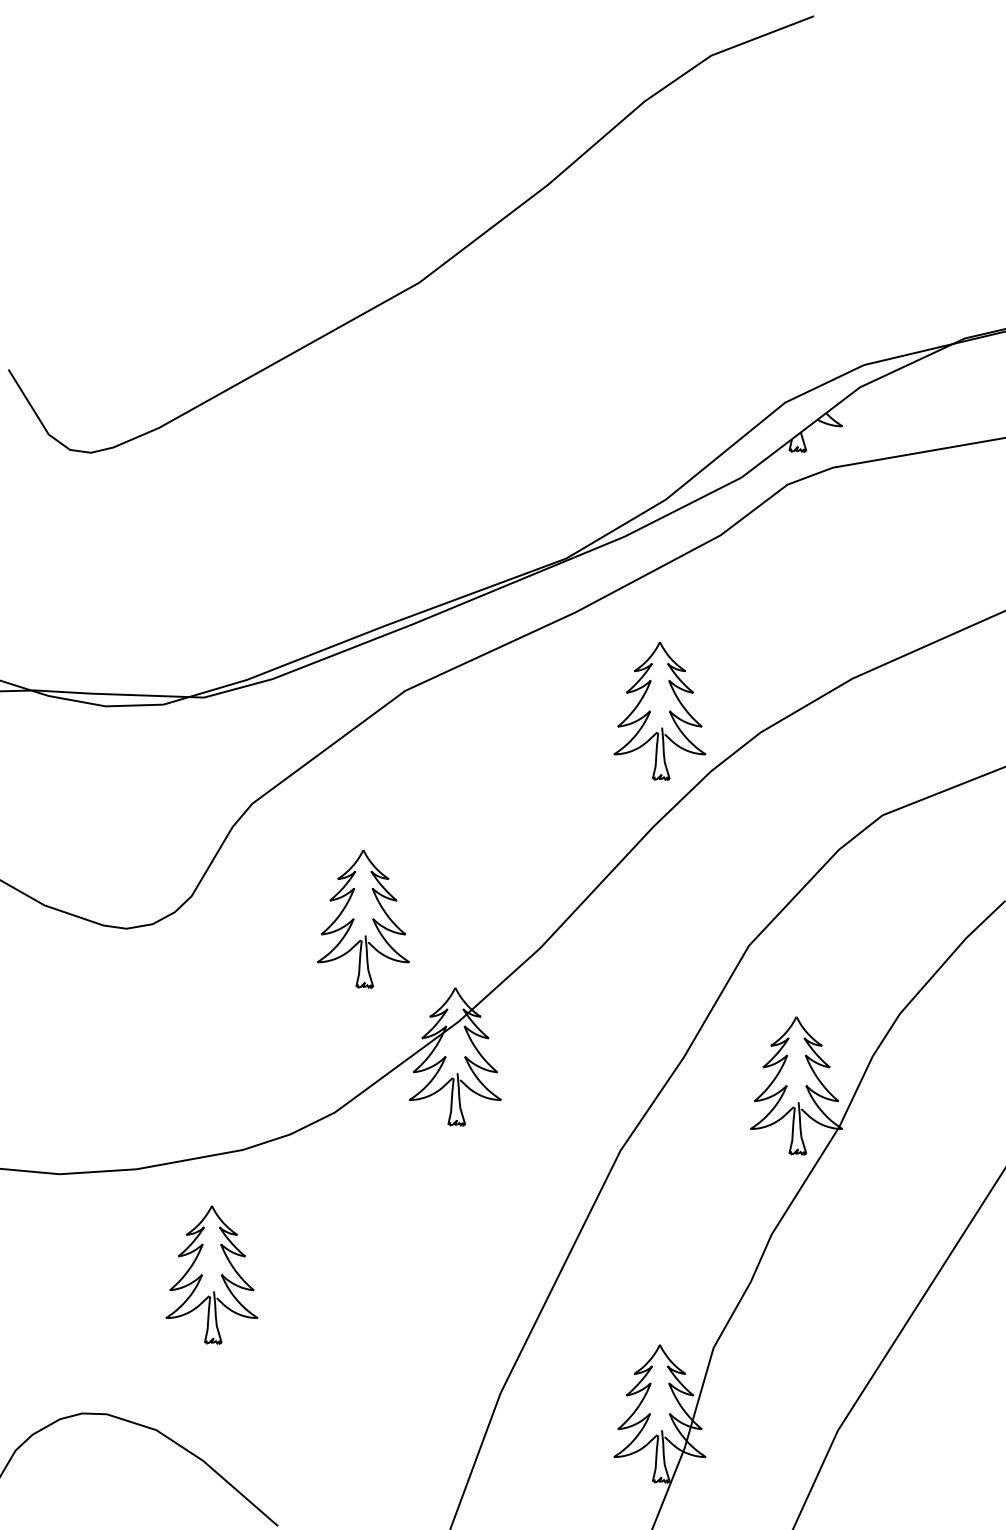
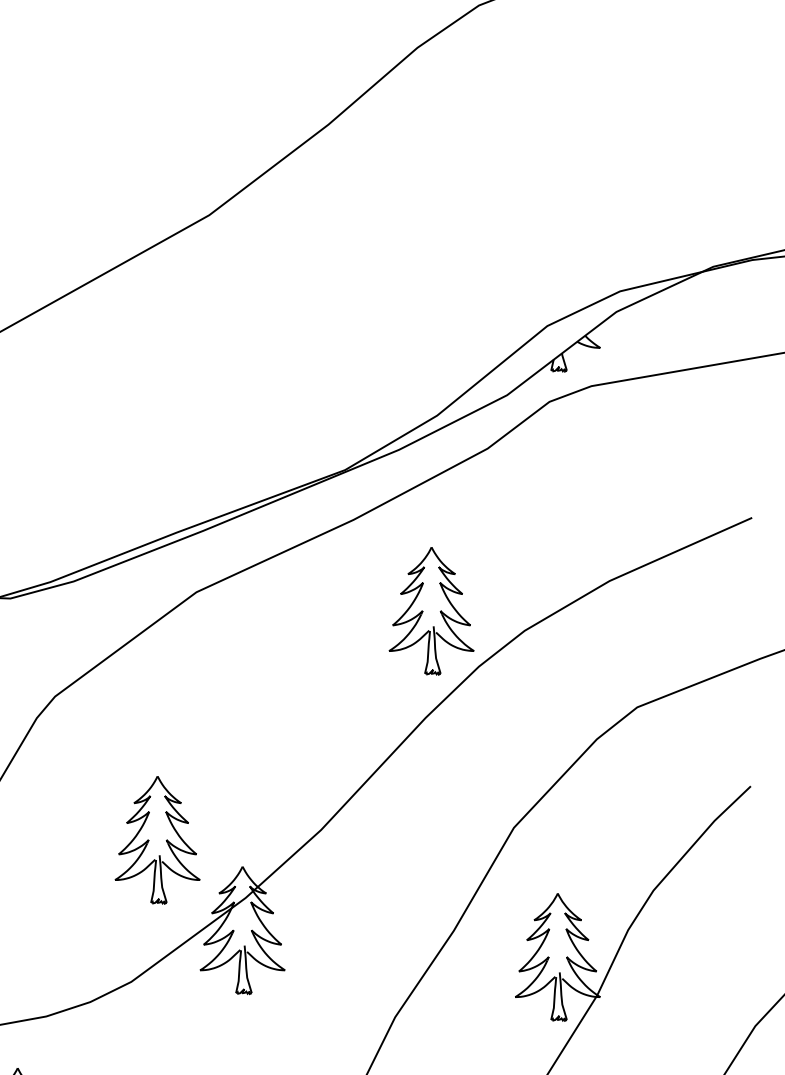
part: (363, 918) -> (157, 839), moved

